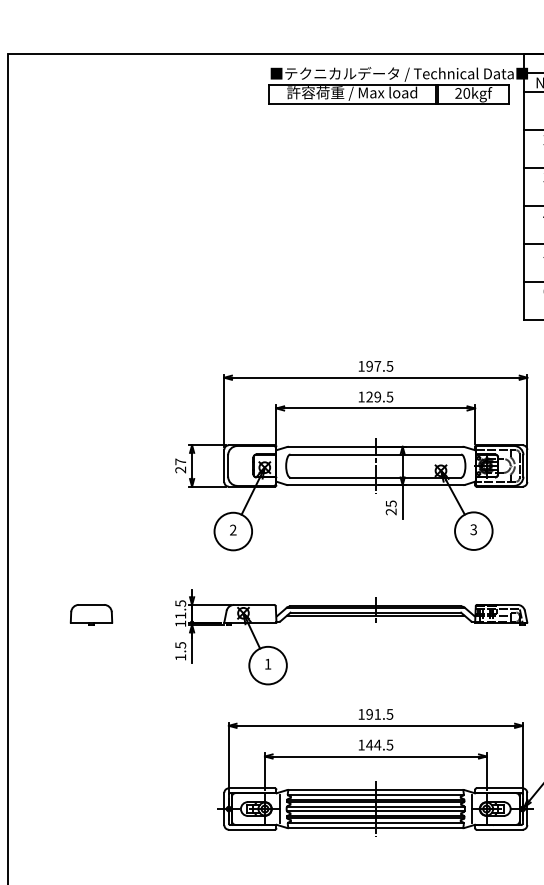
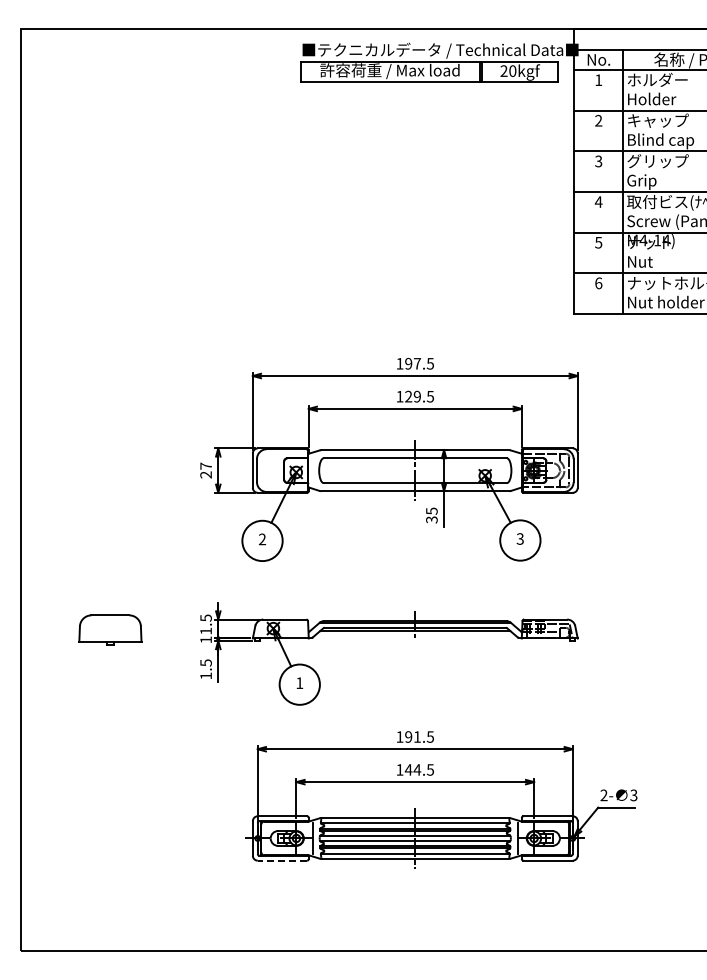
text: (391, 511) -> (432, 519), 25 -> 35
part: (91, 614) -> (110, 629), size x1.4
line: (251, 829) -> (282, 860), solid -> dashed

